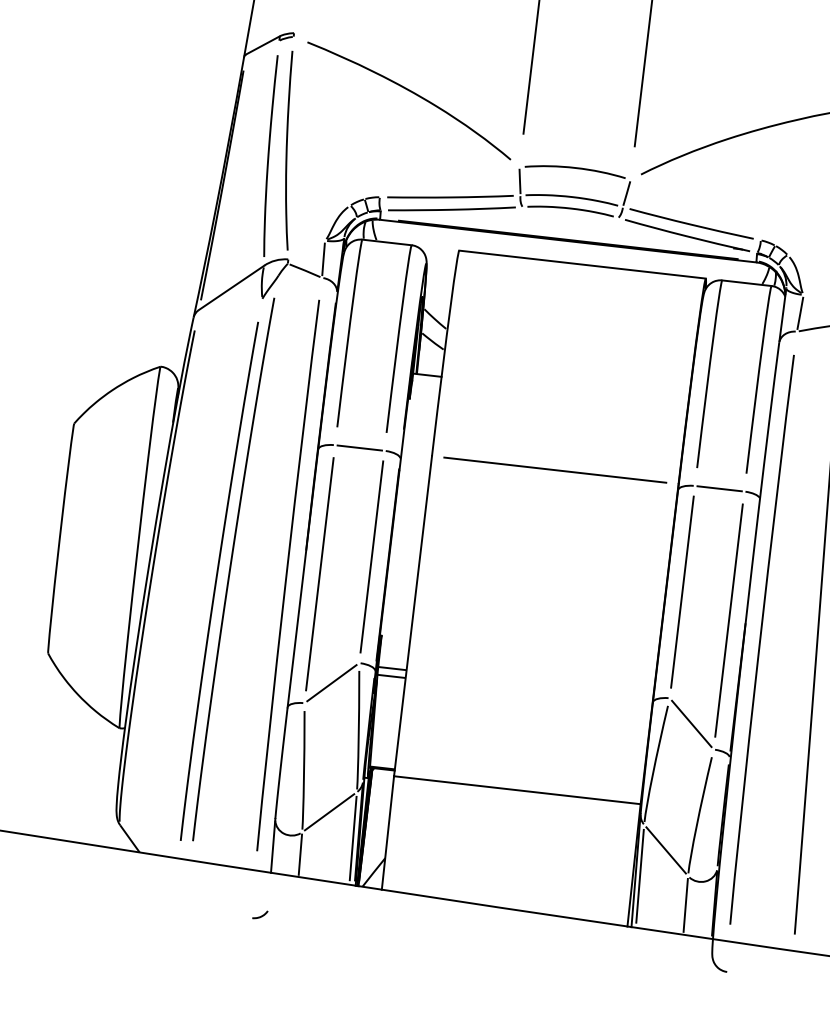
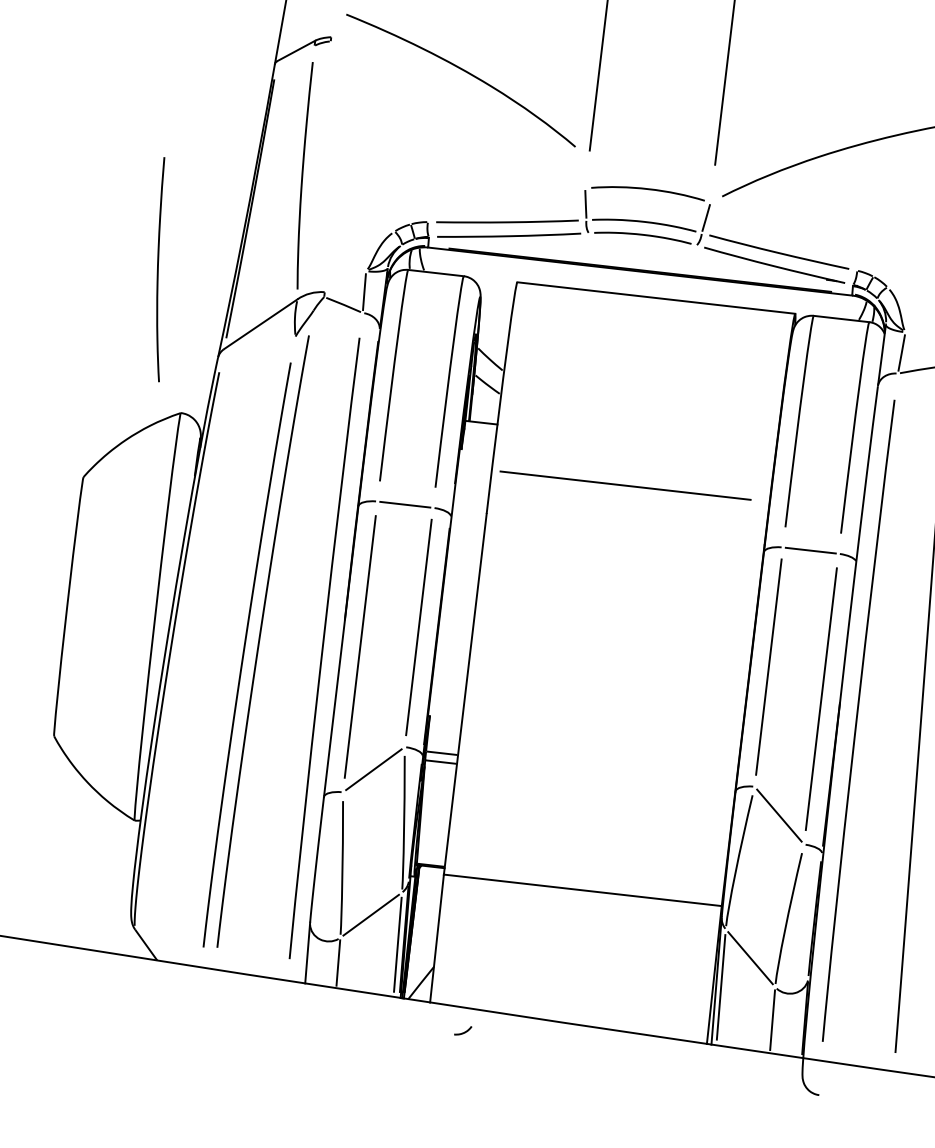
curve: (413, 93) -> (465, 72), moved
curve: (287, 150) -> (158, 269), moved
line: (555, 470) -> (625, 485), moved
curve: (261, 915) -> (464, 1031), moved

